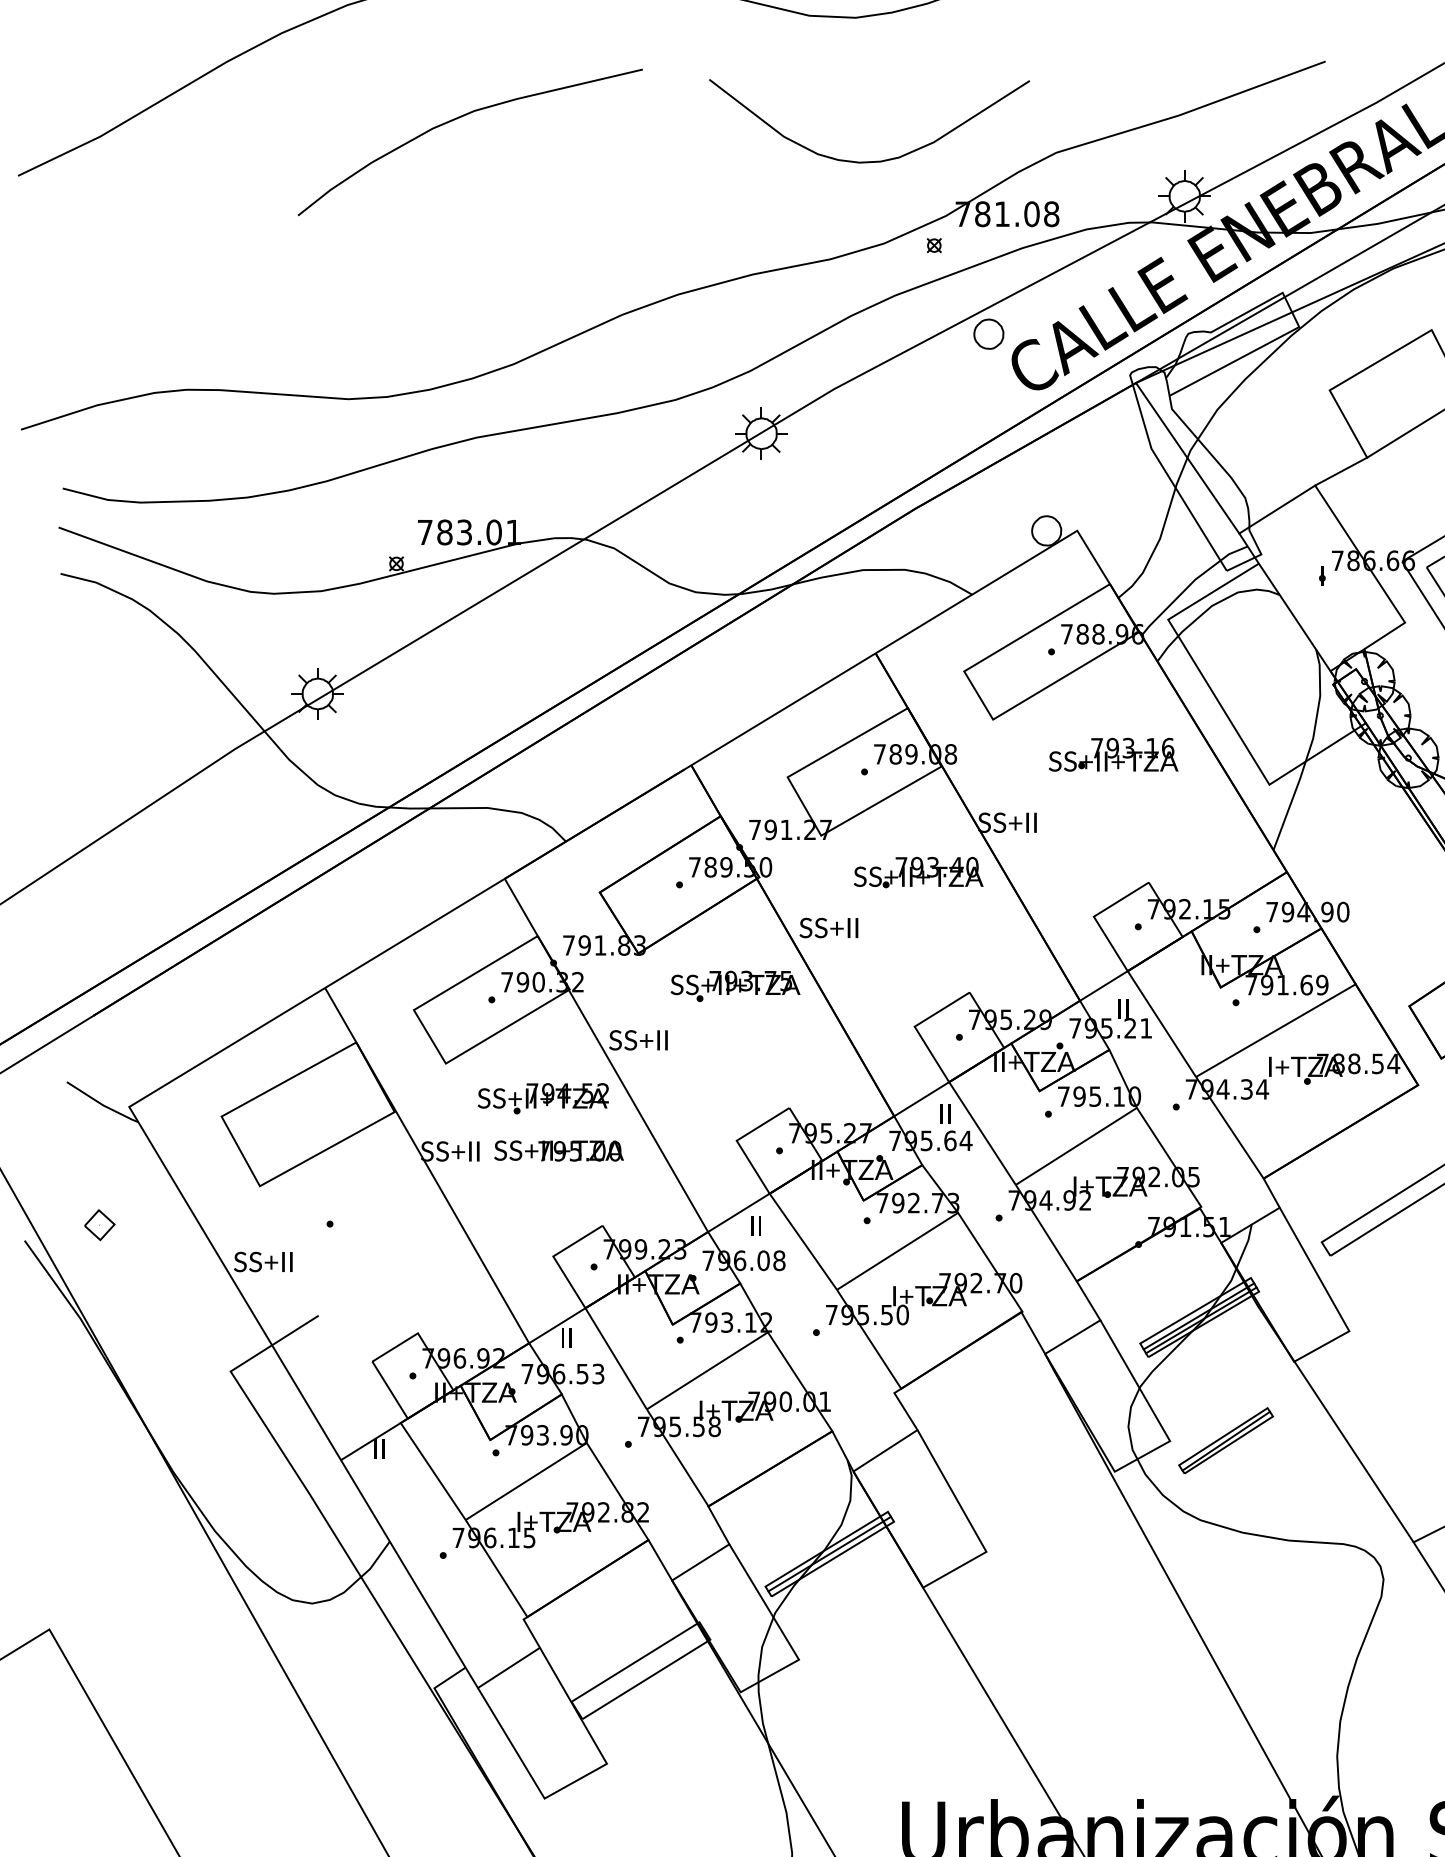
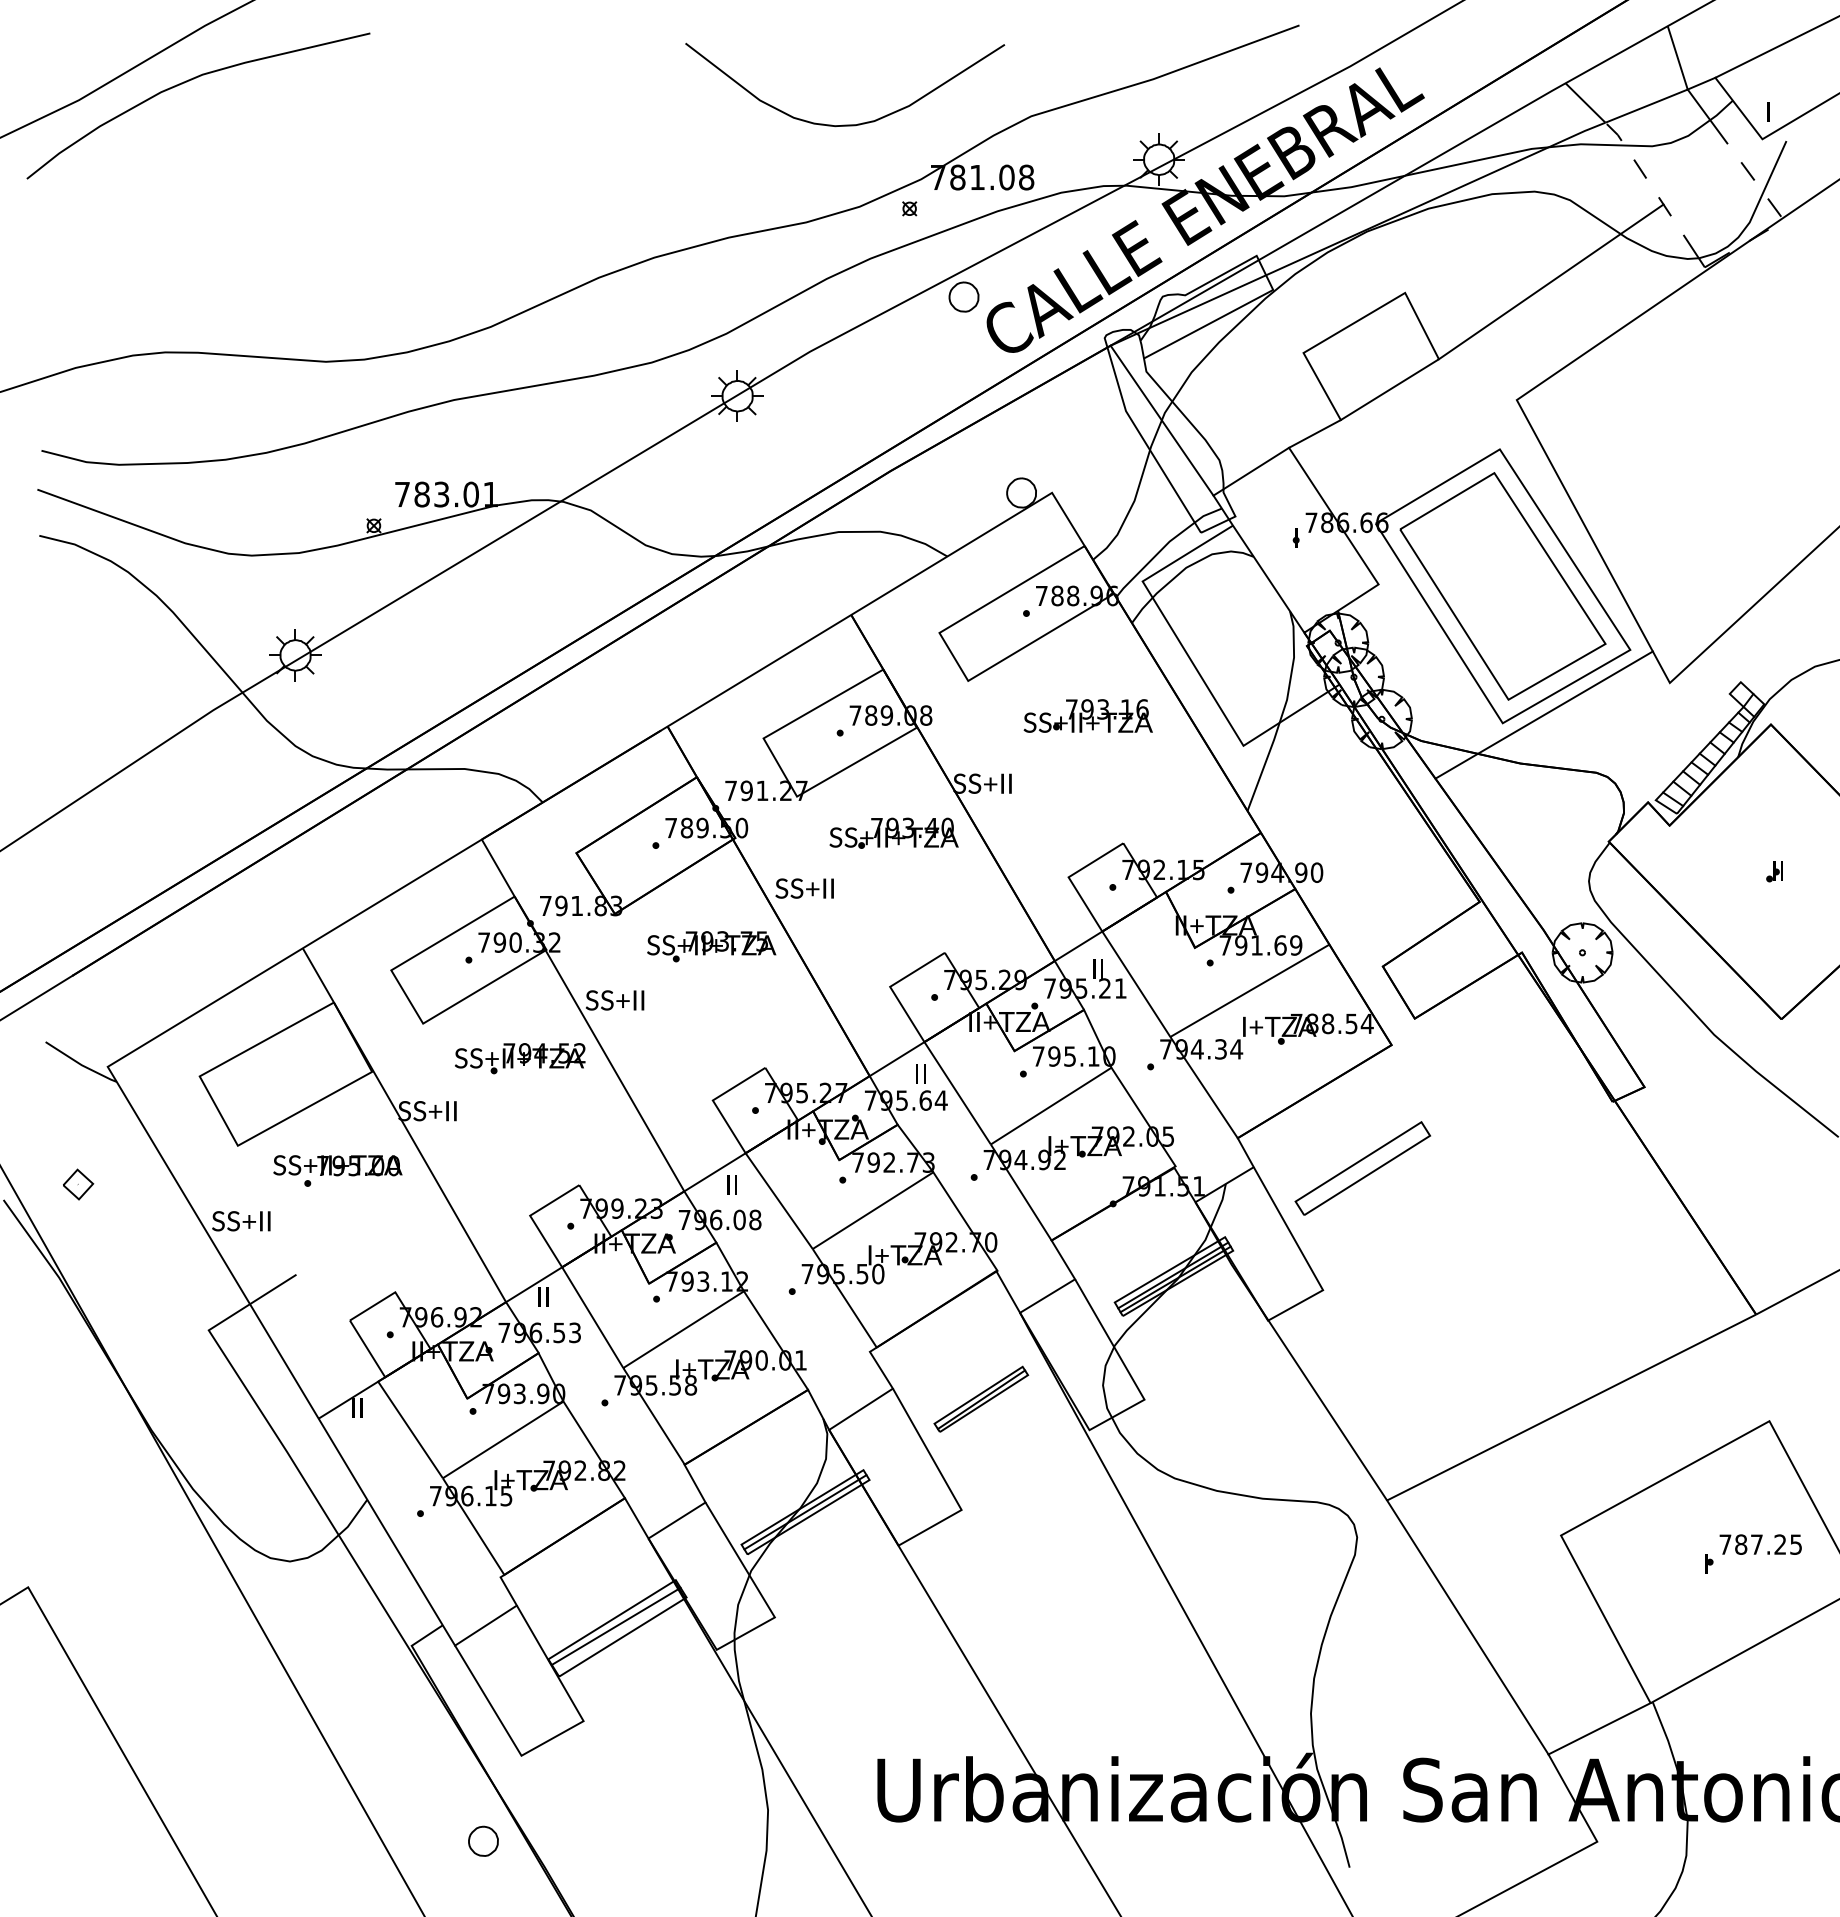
curve: (459, 118) -> (187, 82), moved
text: (558, 1150) -> (337, 1165), moved
part: (1226, 1439) -> (981, 1398), moved
line: (638, 1667) -> (615, 1625), added

